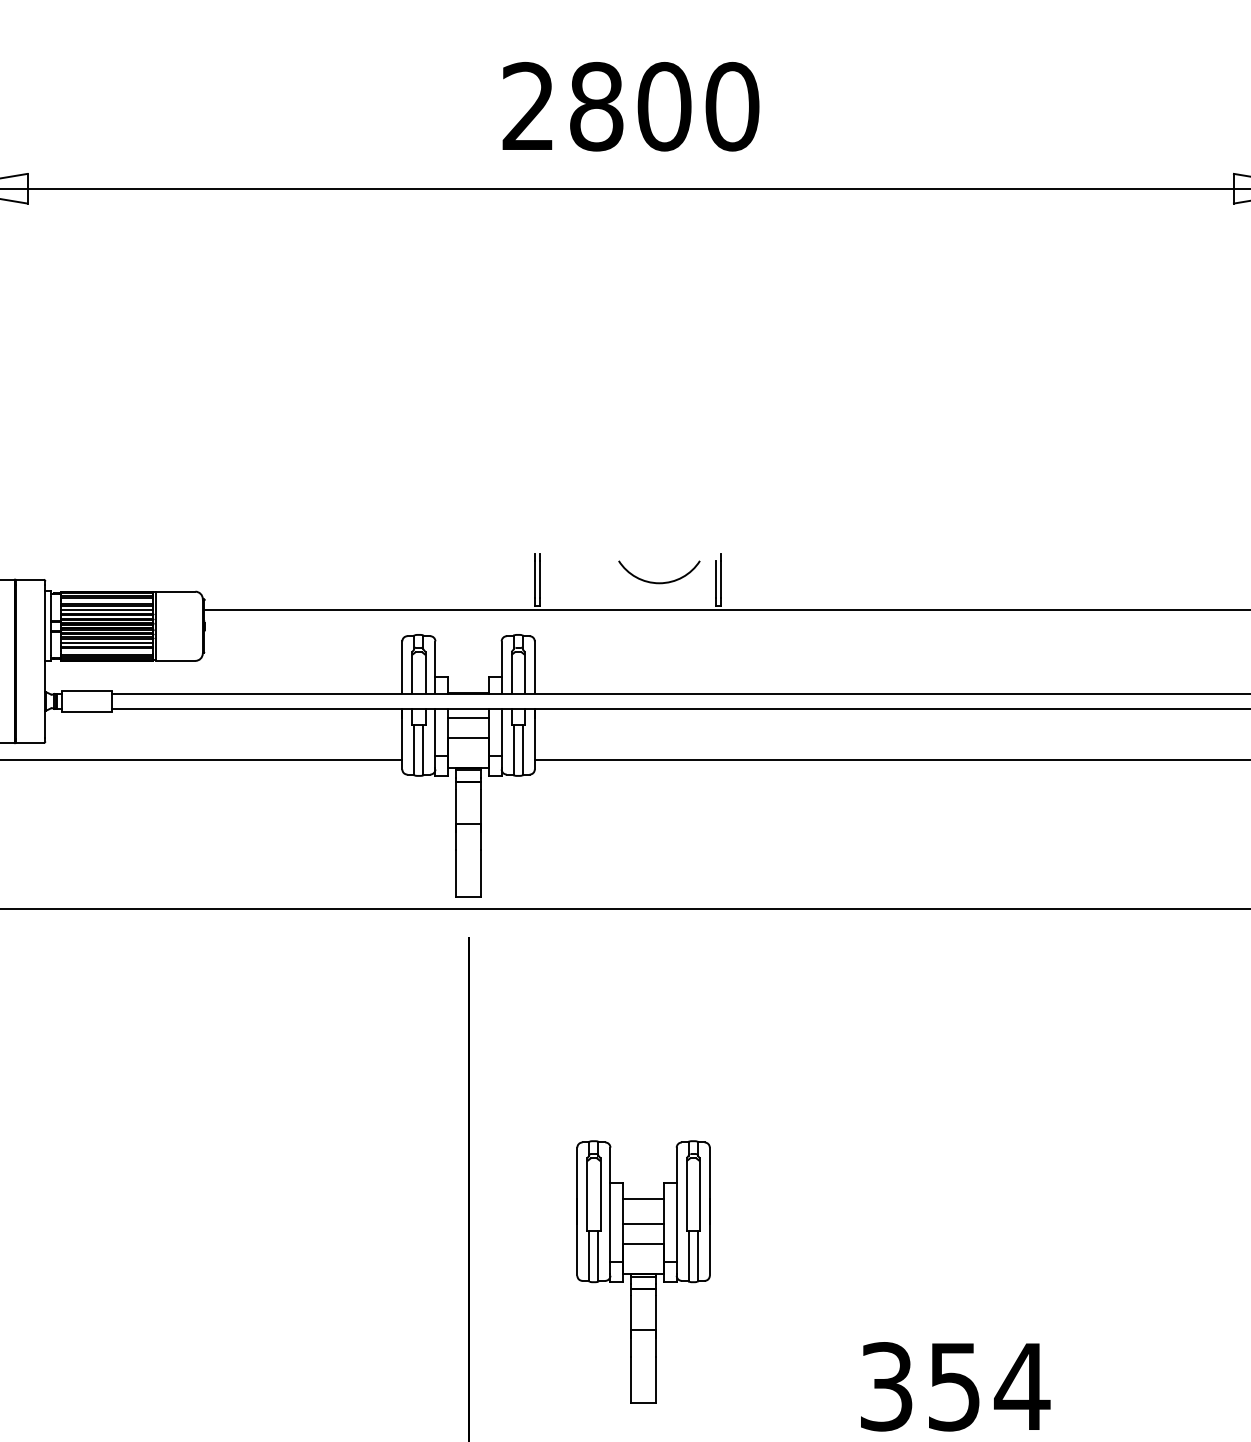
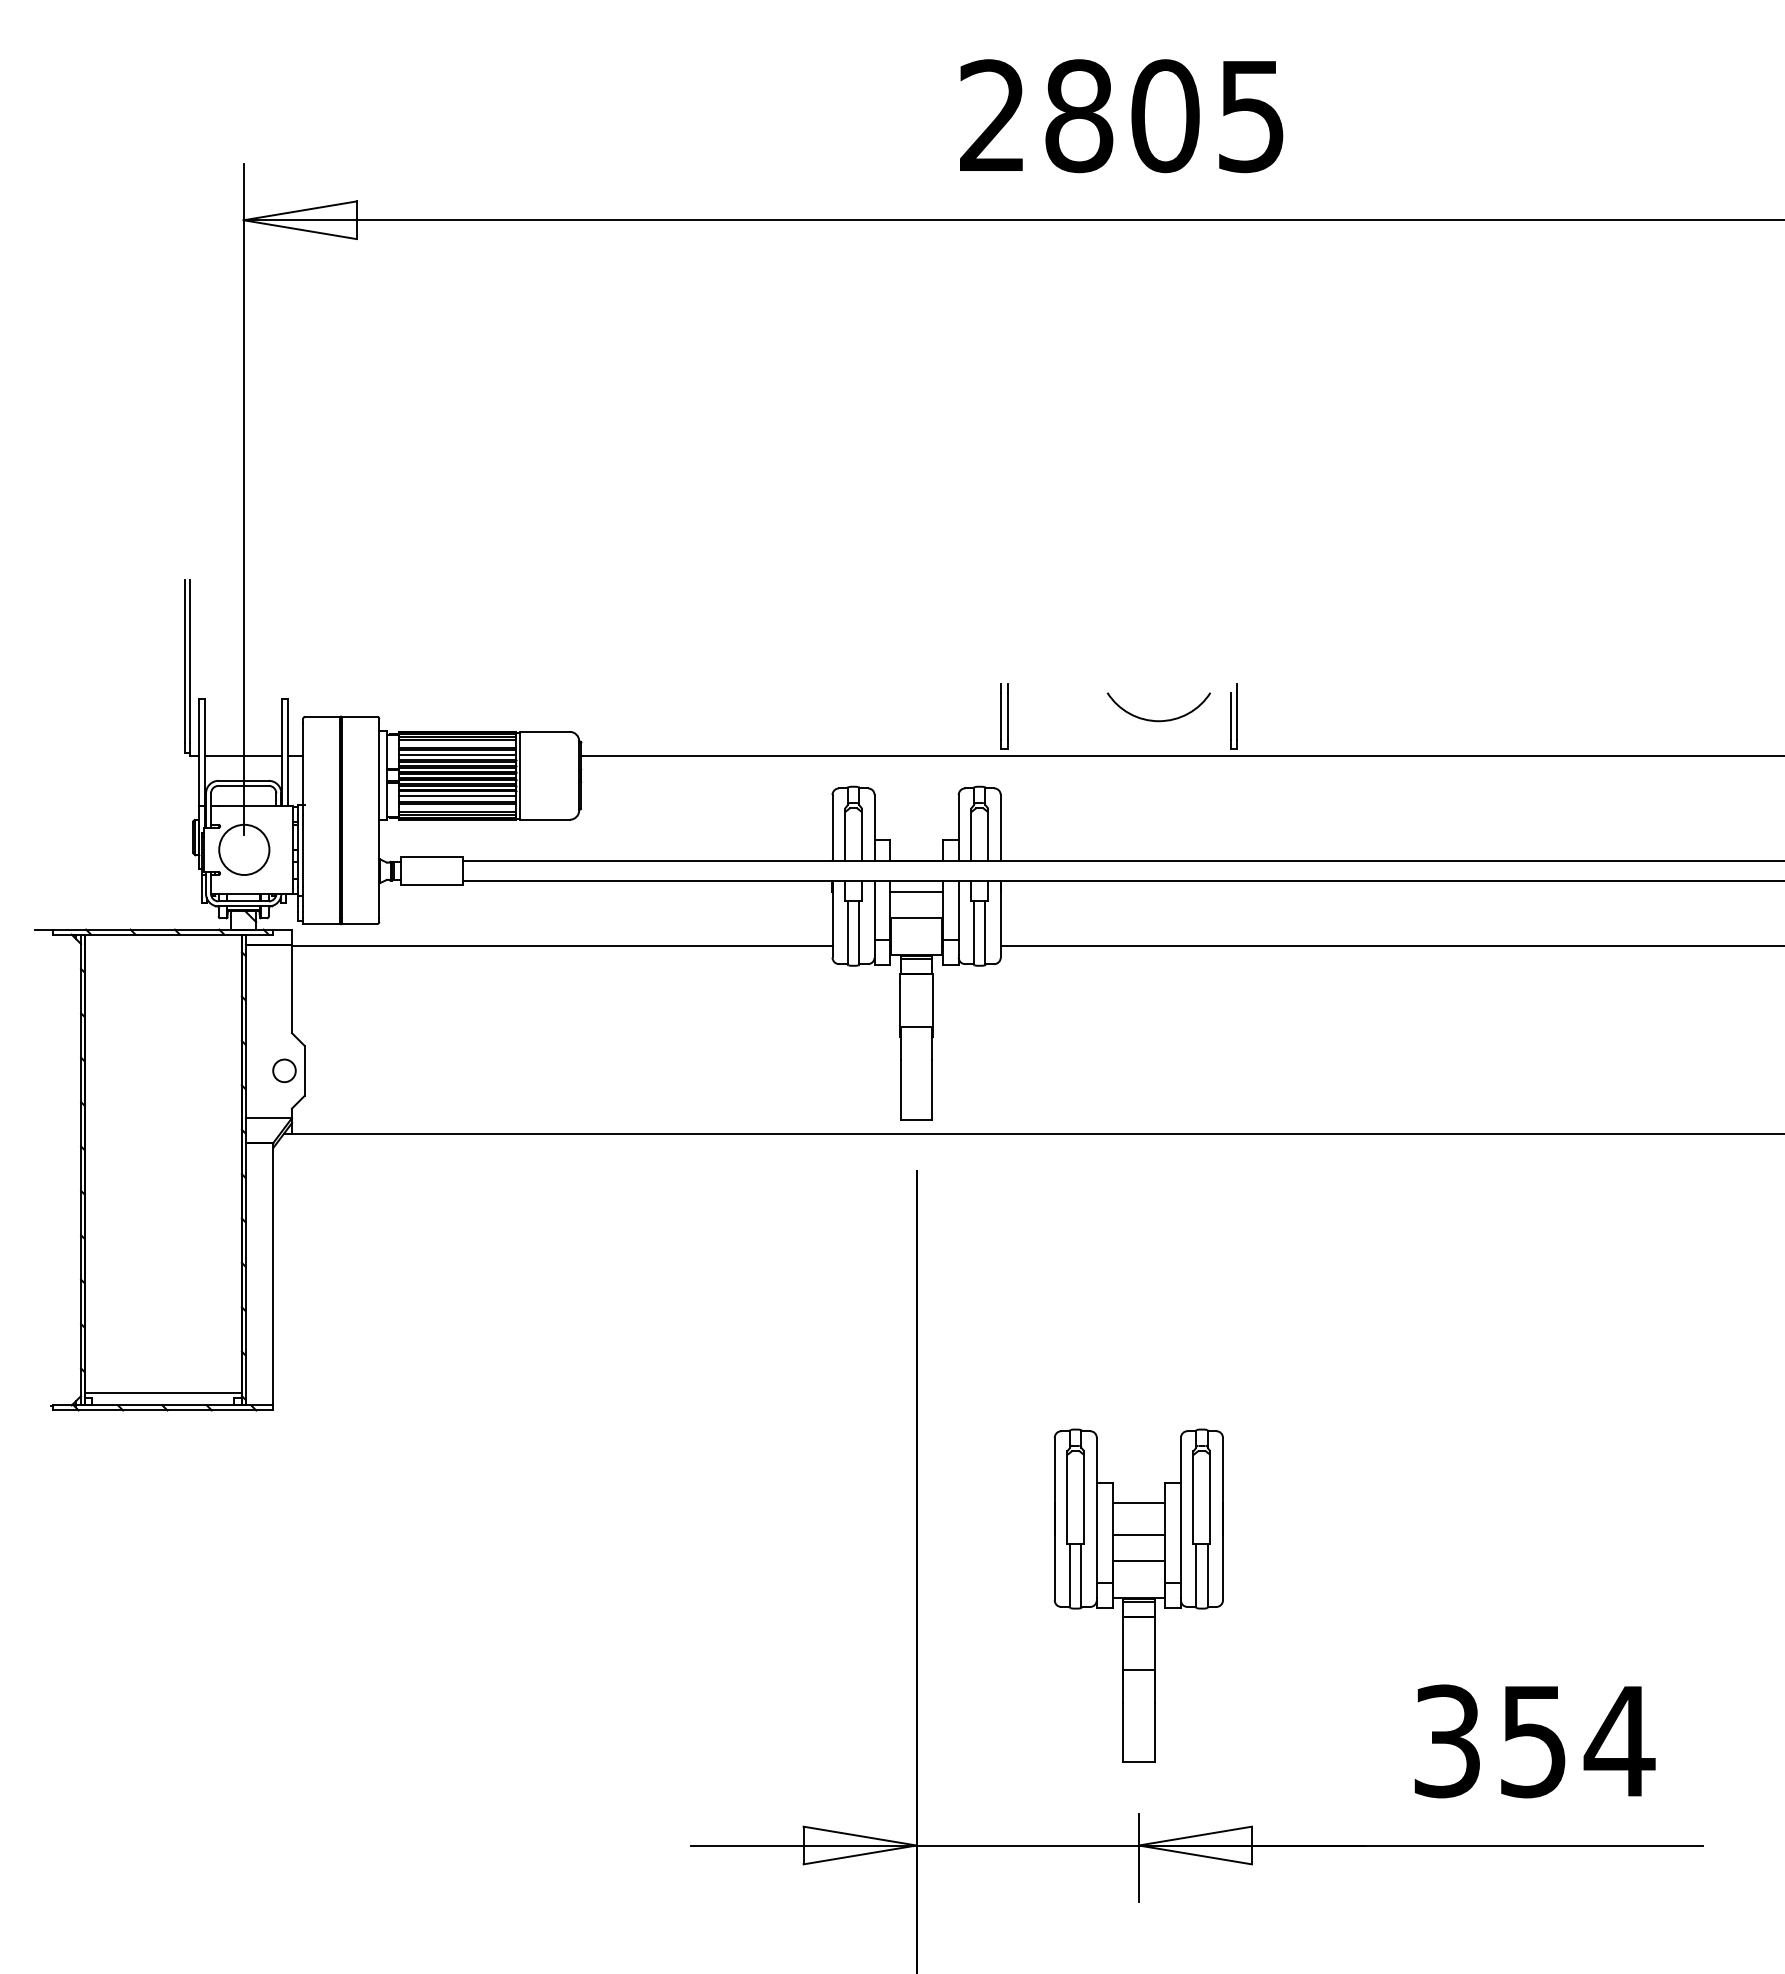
text: (732, 107) -> (1251, 116), 2800 -> 2805

